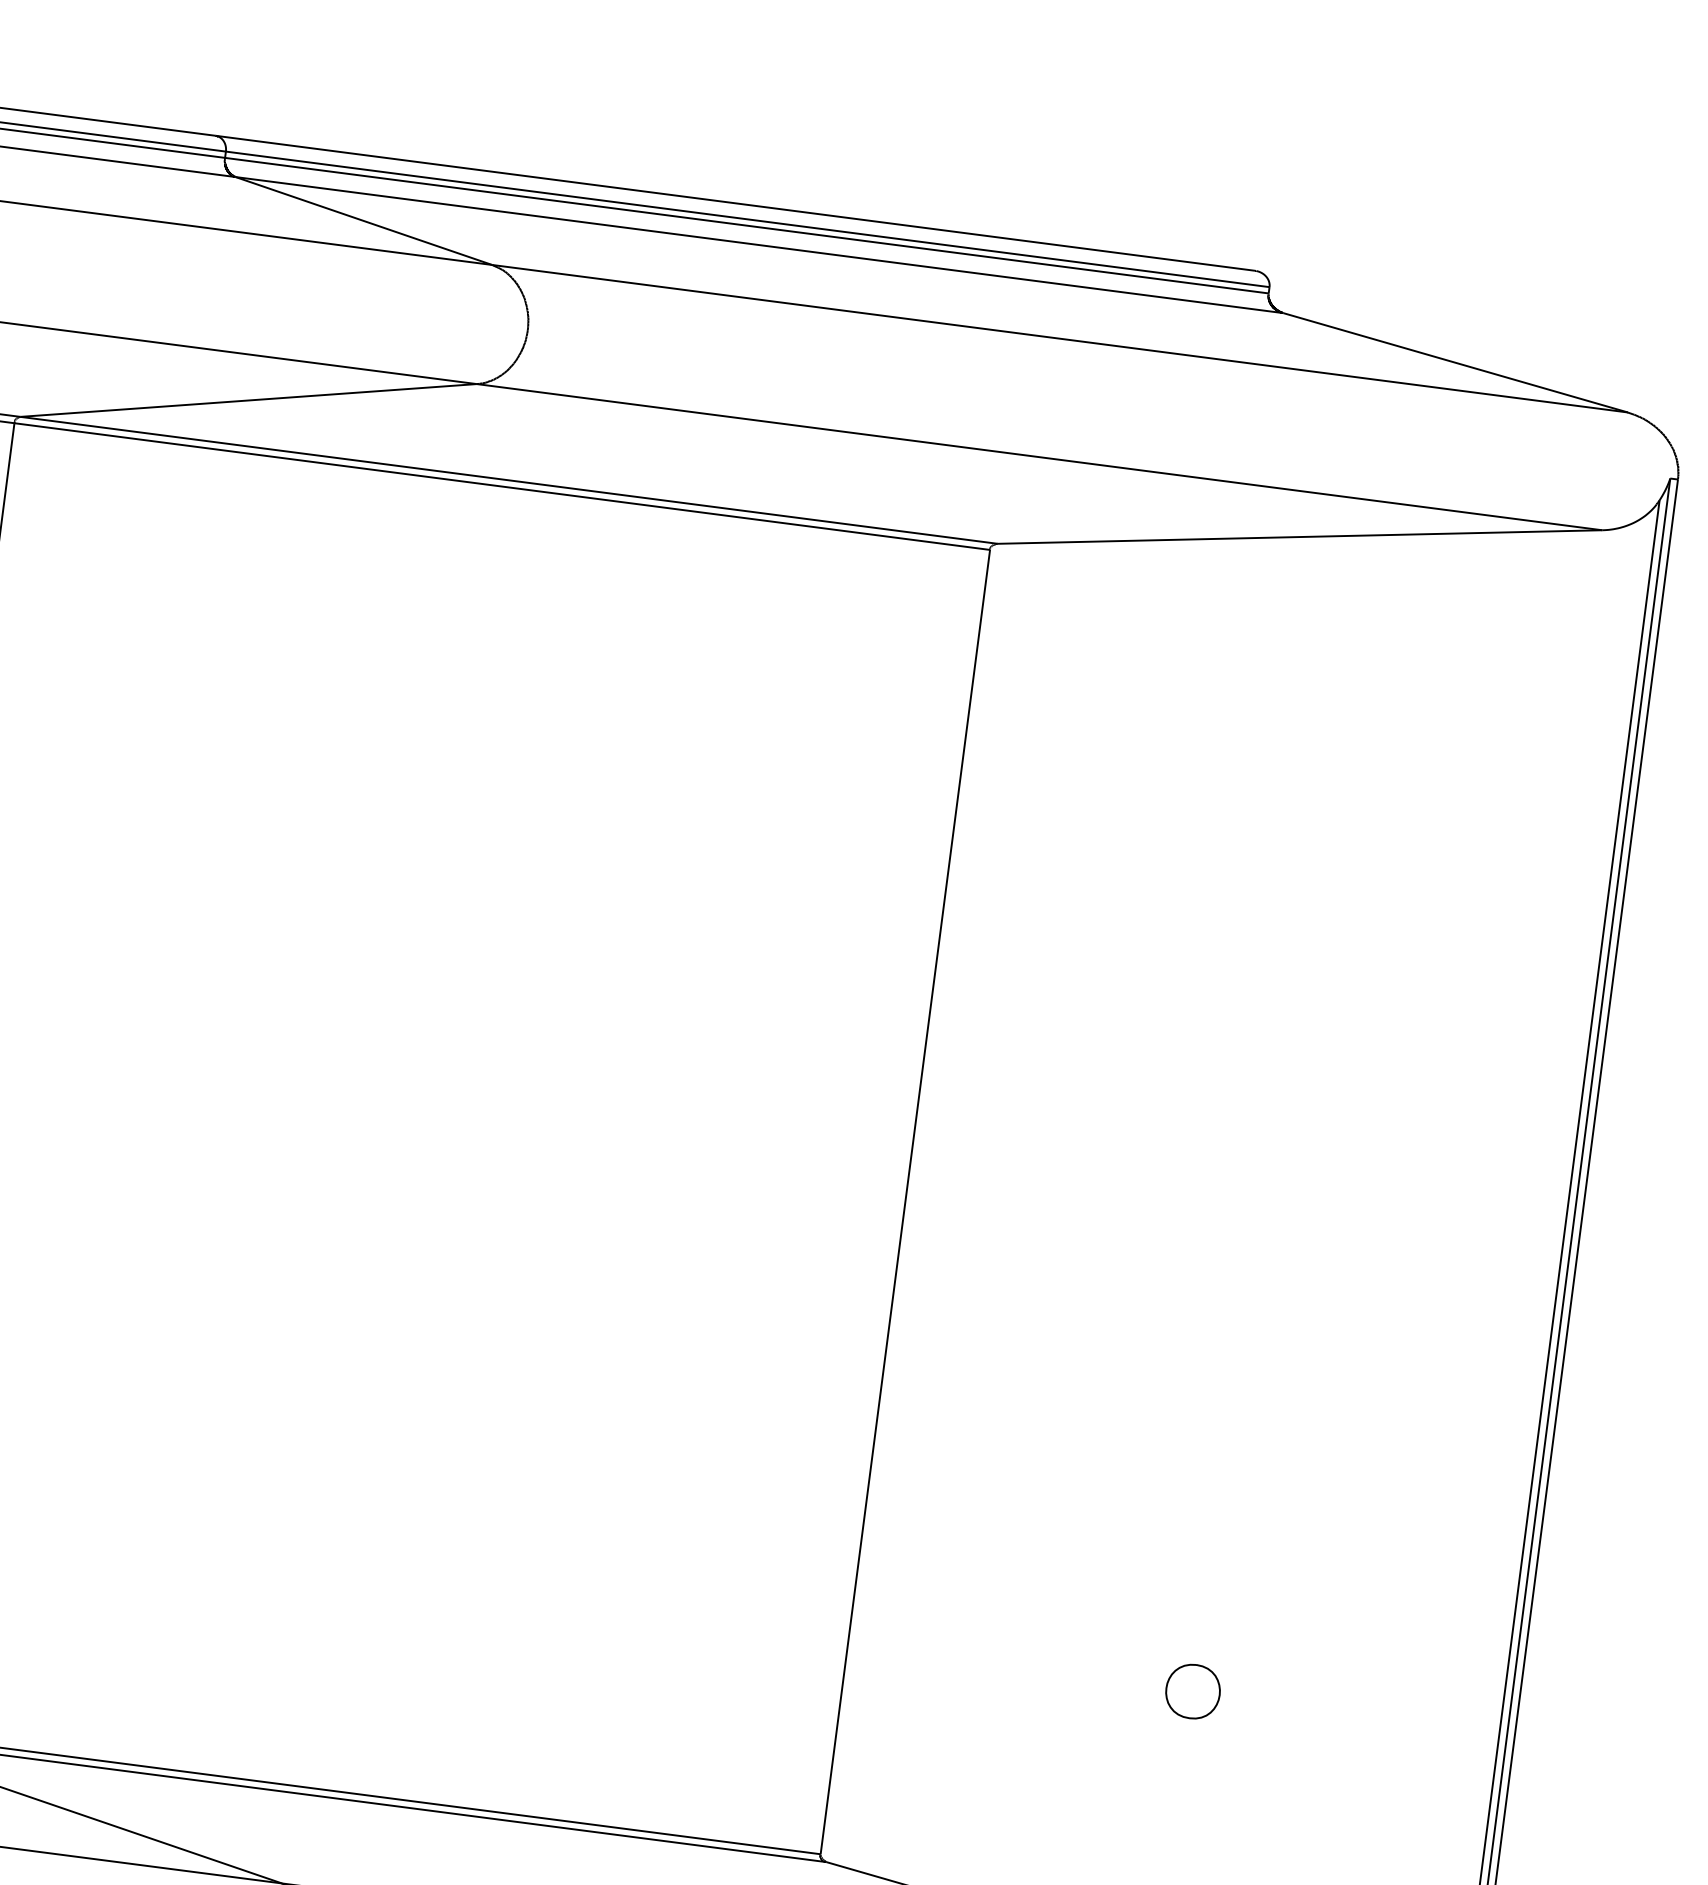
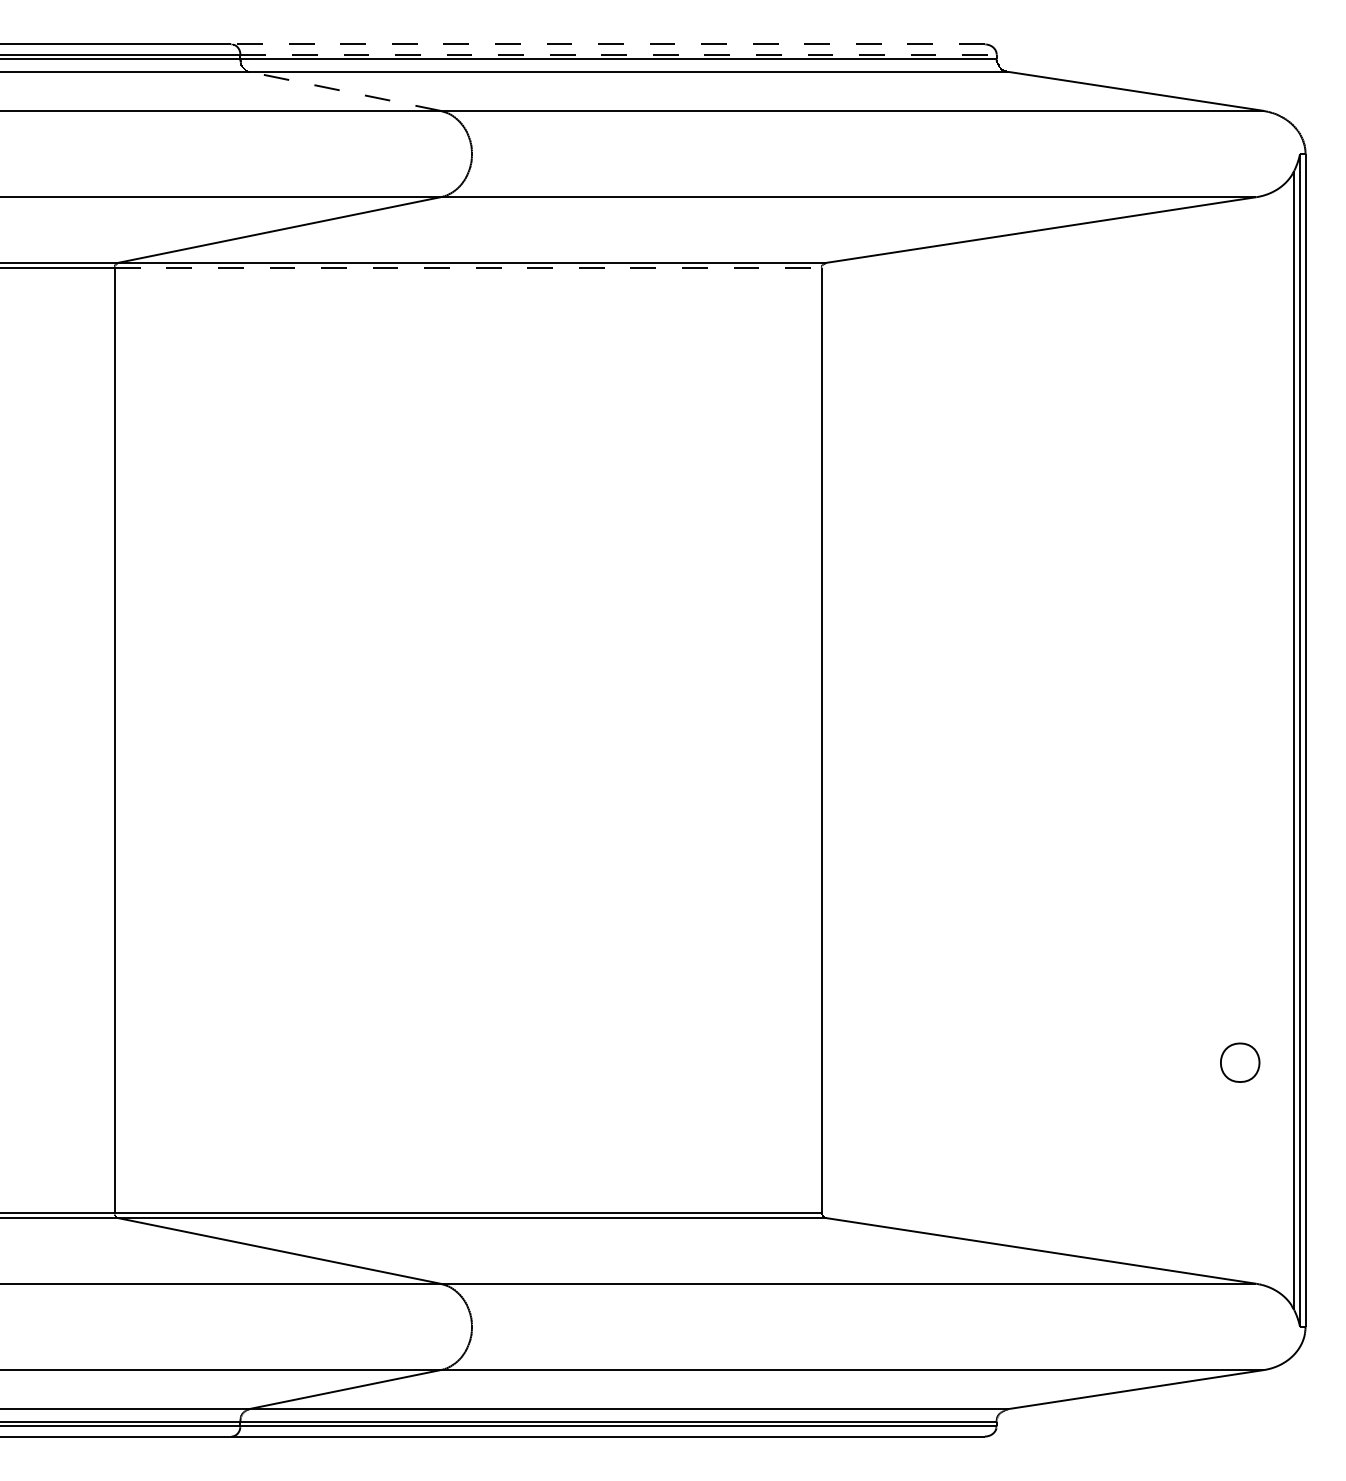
line: (735, 203) -> (608, 44), solid -> dashed
line: (749, 219) -> (619, 54), solid -> dashed
line: (364, 221) -> (345, 91), solid -> dashed
line: (502, 486) -> (468, 267), solid -> dashed
part: (1193, 1691) -> (1240, 1062), moved

